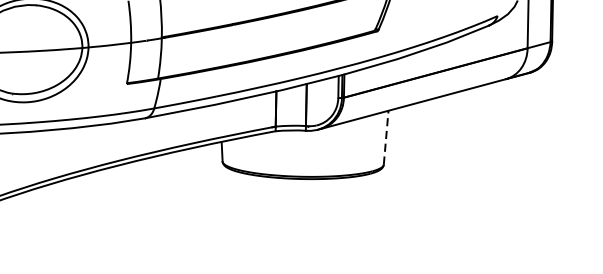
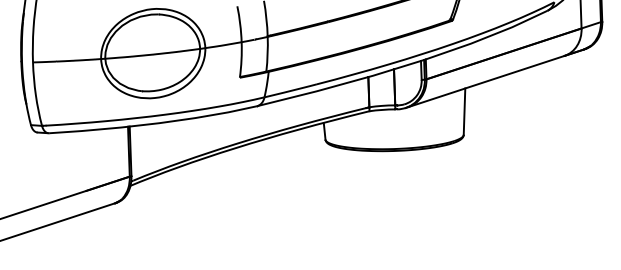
line: (386, 137) -> (464, 111), dashed -> solid

